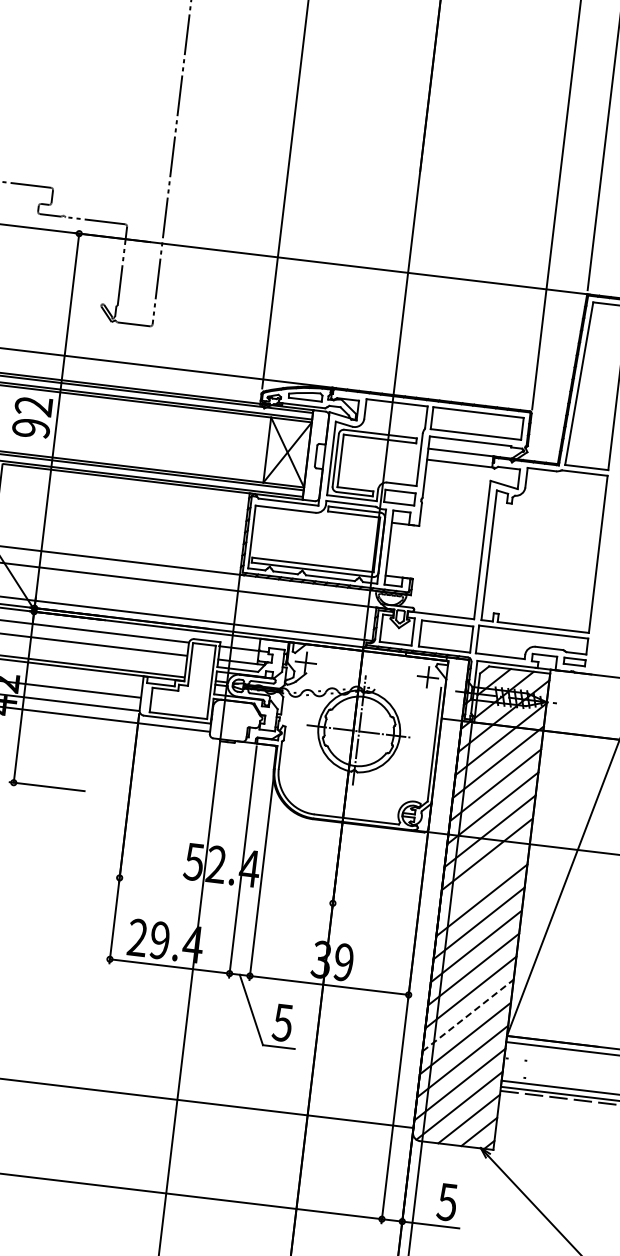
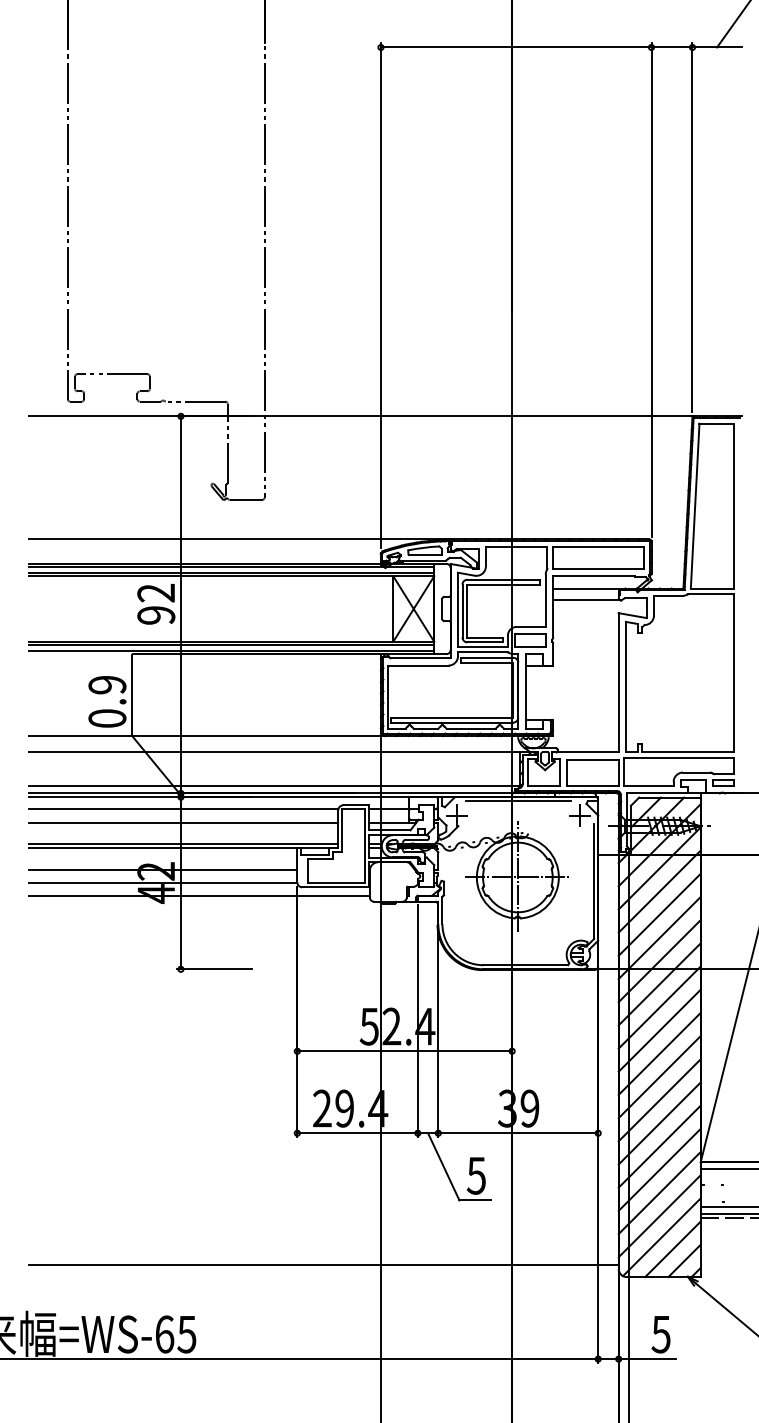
line: (367, 655) -> (517, 801), added
line: (484, 877) -> (659, 1007), added
line: (226, 890) -> (404, 1051), added
line: (468, 1015) -> (659, 1146), dashed -> solid

